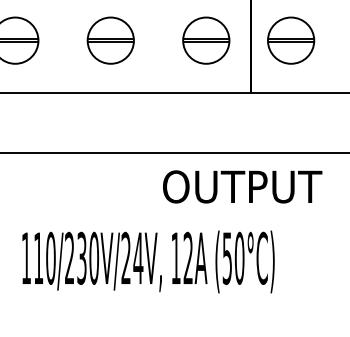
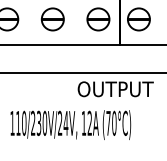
text: (227, 258) -> (108, 123), (50°C) -> (70°C)

